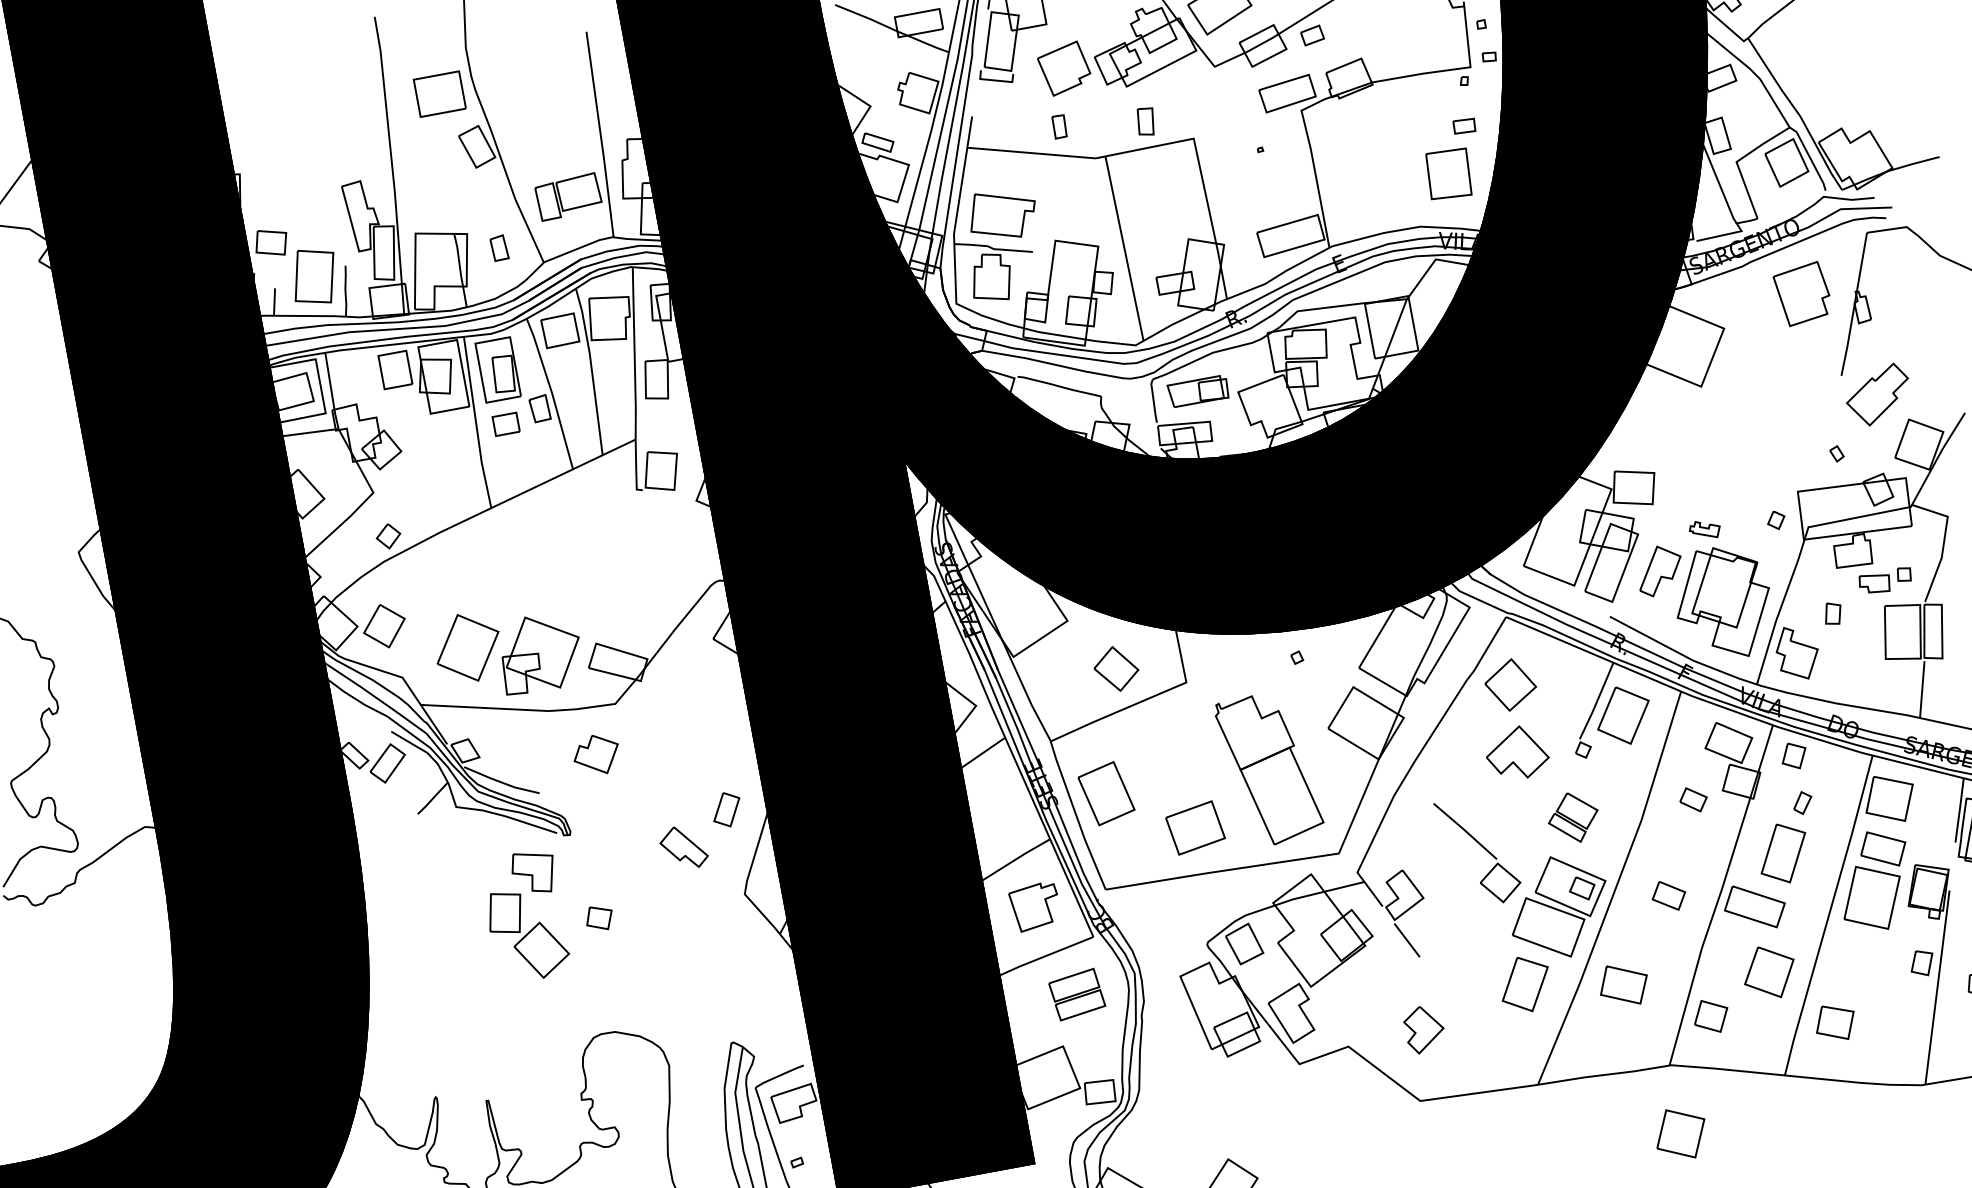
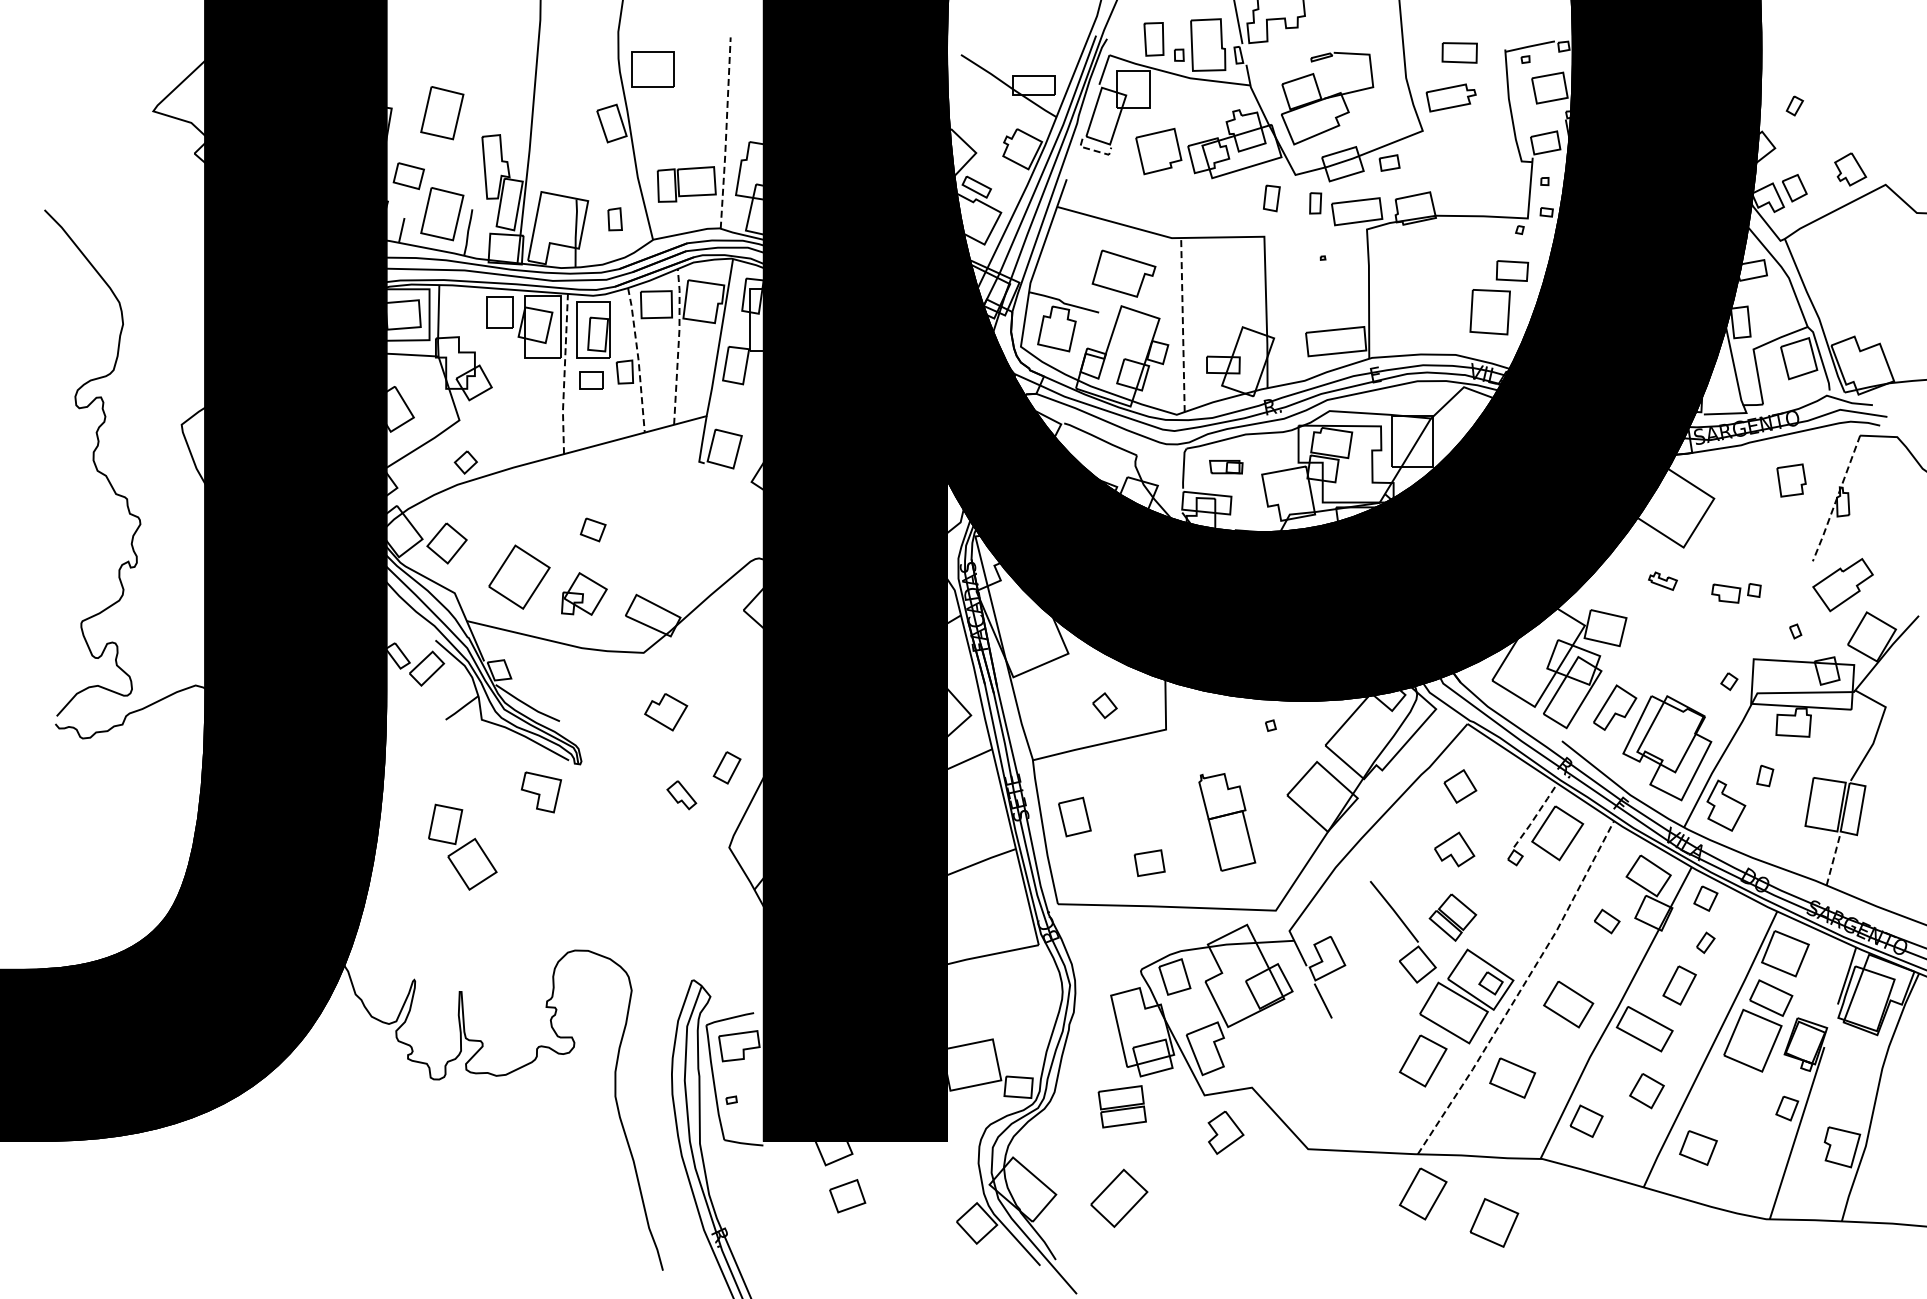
line: (995, 80) -> (1094, 150), solid -> dashed
part: (439, 94) -> (652, 69), moved
part: (1145, 121) -> (1271, 198), moved
part: (1464, 125) -> (1512, 270), size x1.6
part: (1059, 126) -> (1315, 203), moved
line: (600, 134) -> (726, 133), solid -> dashed
part: (294, 169) -> (442, 113), added
part: (1002, 214) -> (1123, 273), moved
line: (1123, 248) -> (1182, 324), solid -> dashed
part: (1802, 294) -> (1791, 480), size x0.6
line: (1854, 305) -> (1836, 499), solid -> dashed
line: (591, 369) -> (678, 345), solid -> dashed
part: (1198, 390) -> (1226, 466), size x0.6
line: (552, 393) -> (638, 360), solid -> dashed
line: (476, 423) -> (564, 374), solid -> dashed
part: (1704, 529) -> (1662, 580), moved
part: (1885, 581) -> (1736, 593), moved
part: (540, 652) -> (584, 593), size x0.6
part: (1116, 669) -> (1104, 705), size x0.6
part: (1510, 684) -> (1460, 786), size x0.7
line: (1922, 688) -> (1833, 858), solid -> dashed
line: (1597, 700) -> (1536, 815), solid -> dashed
part: (1516, 753) -> (1454, 849), size x0.7
part: (597, 755) -> (666, 712), moved
part: (1270, 769) -> (1227, 822), size x0.7
part: (1106, 793) -> (1074, 816), size x0.7
part: (1572, 817) -> (1452, 917), moved
part: (1194, 827) -> (1149, 862), size x0.6
part: (683, 848) -> (681, 795), size x0.7
part: (1783, 853) -> (1679, 985), size x0.7
line: (1614, 890) -> (1520, 990), solid -> dashed
part: (1668, 895) -> (1568, 1004), size x1.6
part: (1034, 906) -> (990, 907), removed
part: (598, 917) -> (592, 529), moved
part: (527, 933) -> (462, 846), moved
part: (1768, 971) -> (1646, 1090), size x0.7
part: (1076, 994) -> (1121, 1106), moved
part: (1423, 1029) -> (1225, 1132), moved
part: (1550, 1125) -> (1422, 1193), added
part: (1680, 1133) -> (1494, 1222), moved

